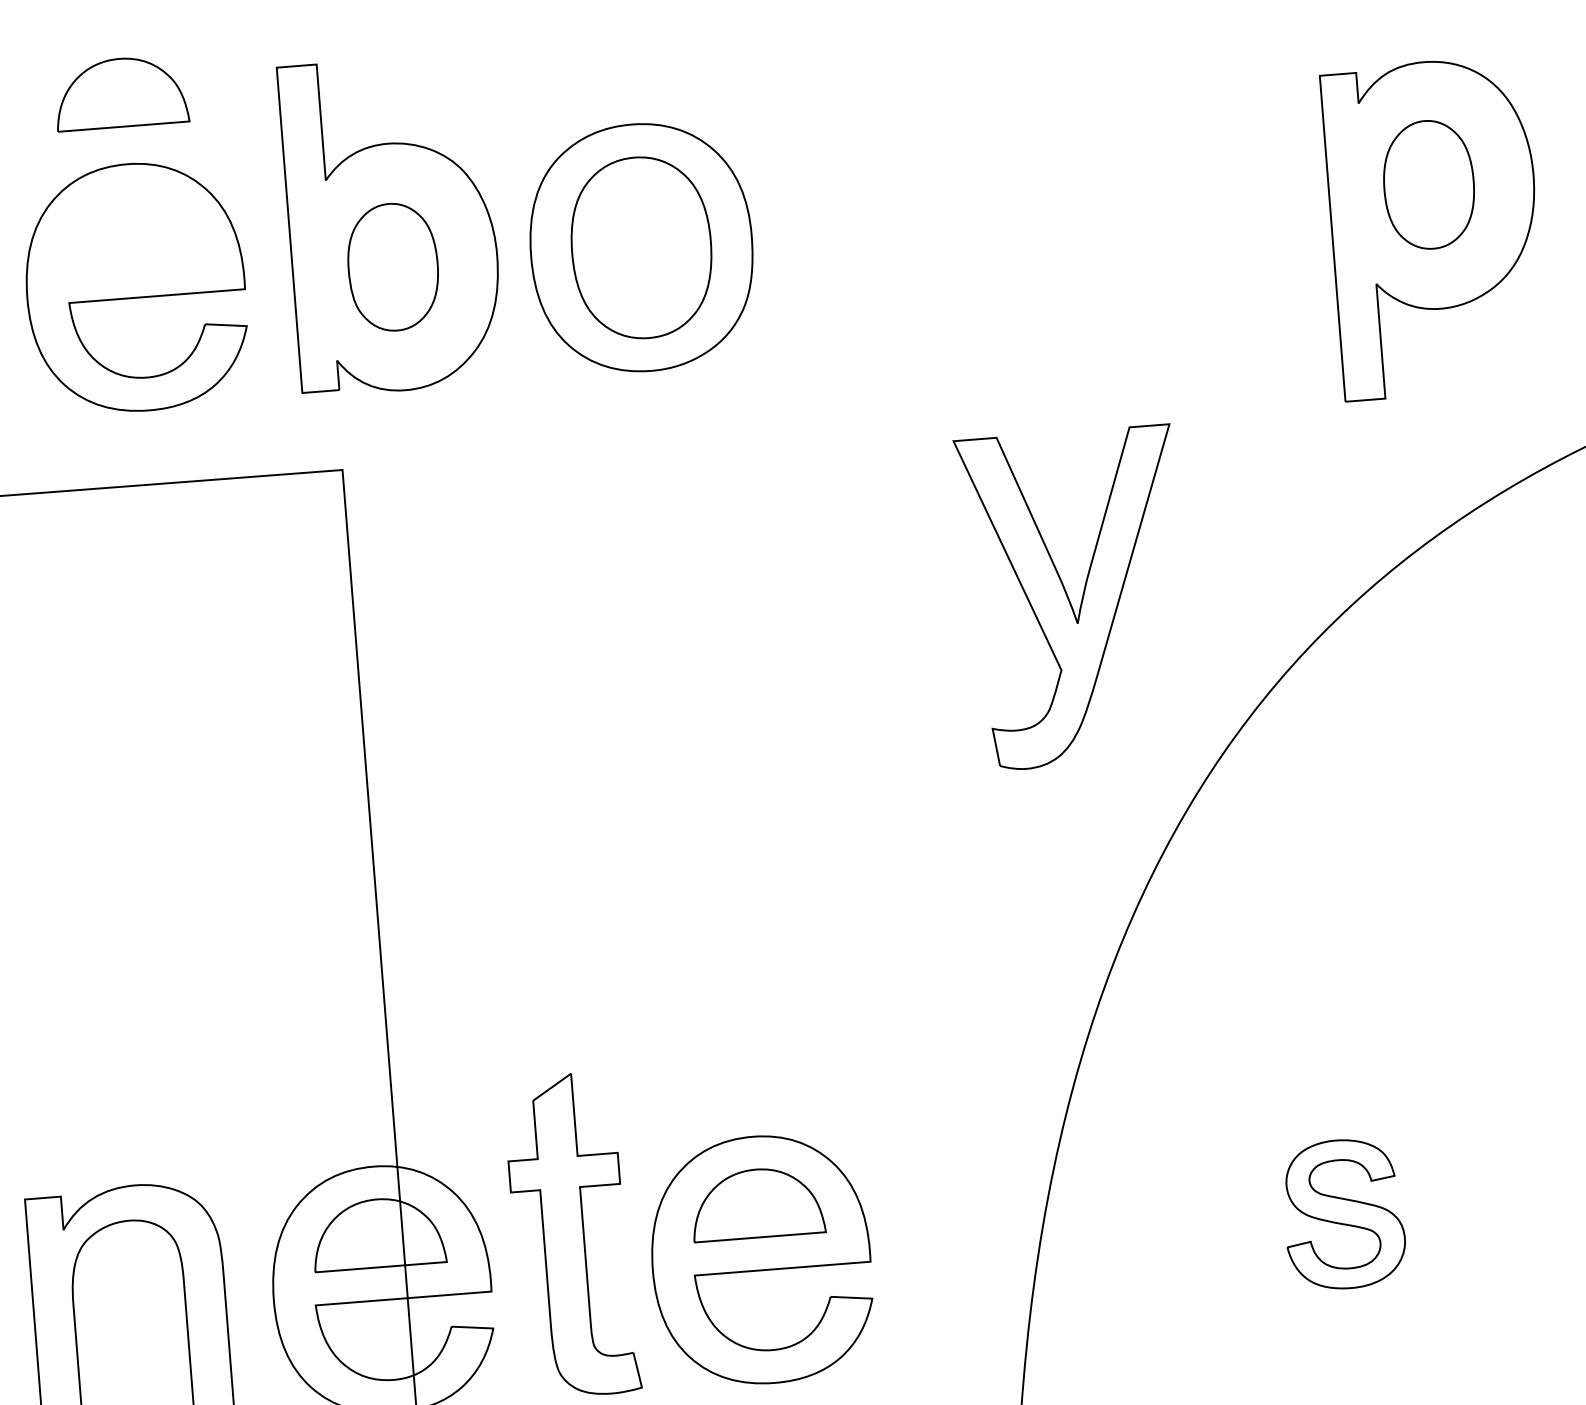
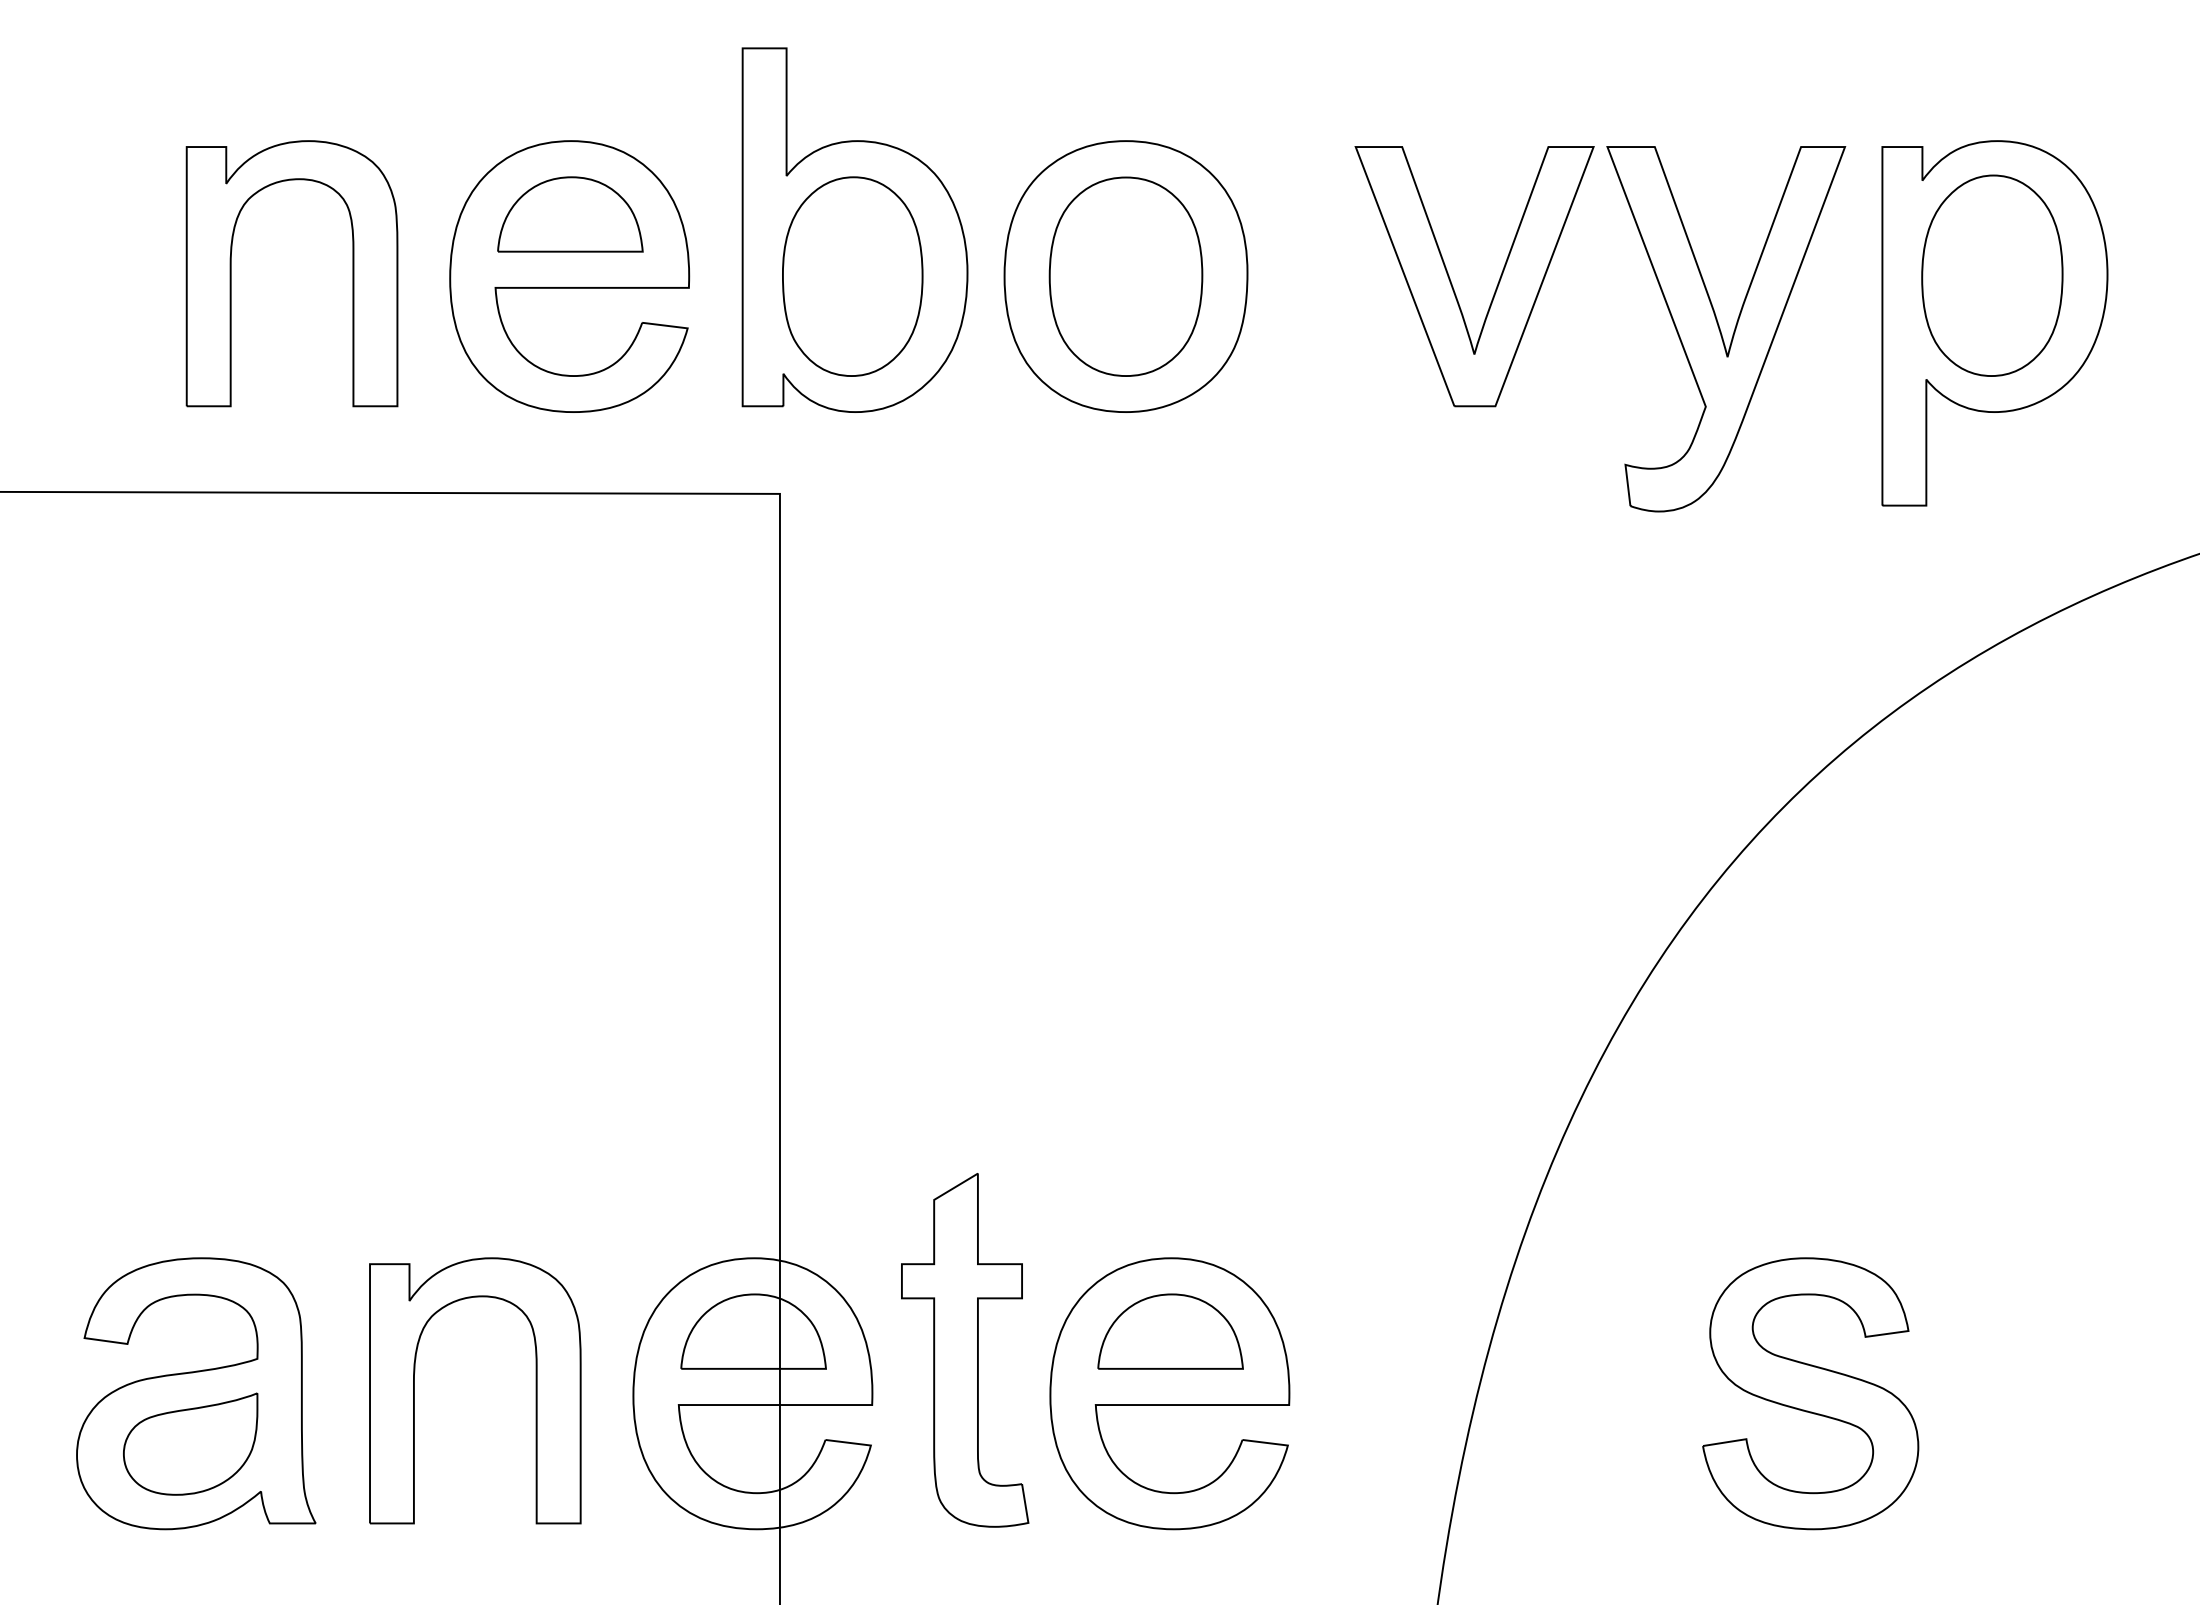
part: (121, 92) -> (570, 214), moved
part: (1429, 184) -> (1992, 275), size x1.43
part: (938, 230) -> (1452, 283), added
part: (392, 267) -> (852, 276), size x1.43
part: (1074, 598) -> (1726, 329), moved
part: (1343, 1213) -> (1810, 1393), size x1.67

